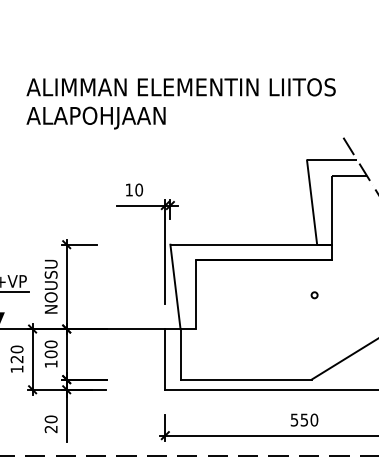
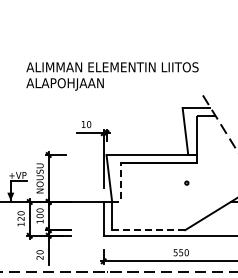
line: (195, 303) -> (120, 187), solid -> dashed
line: (245, 380) -> (148, 230), solid -> dashed

